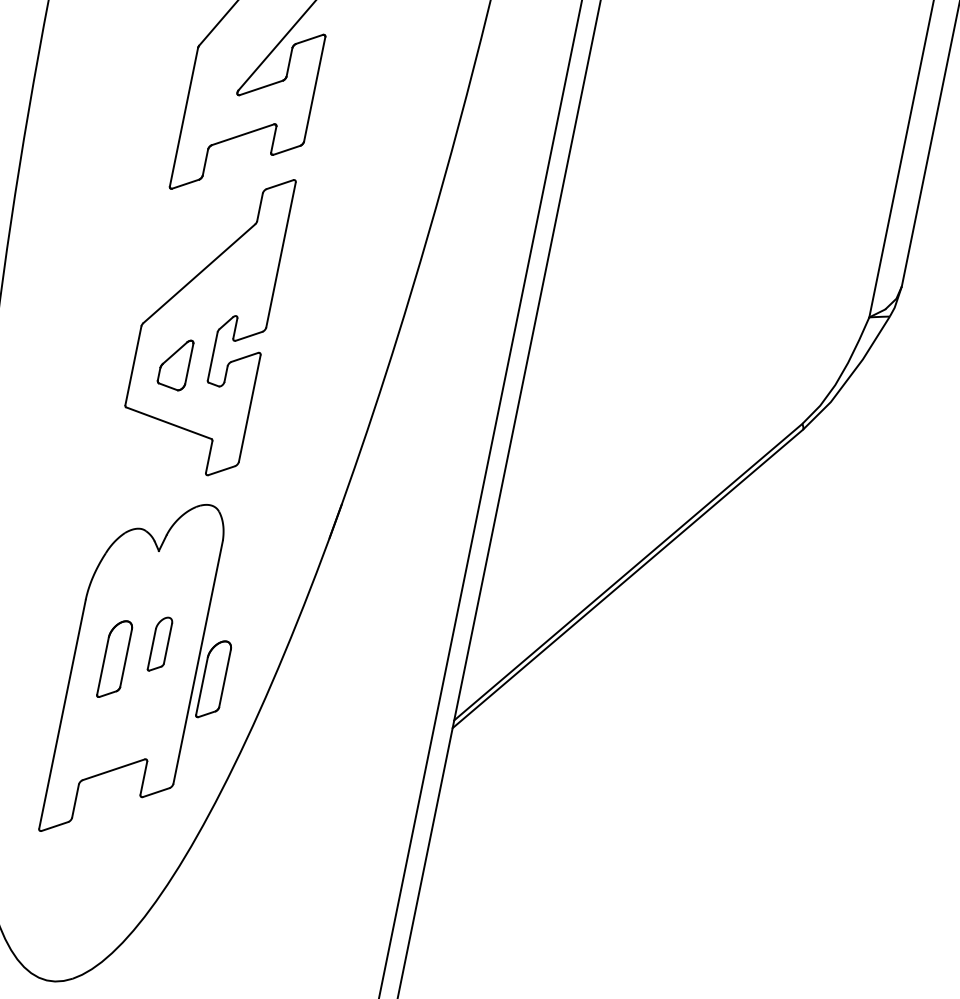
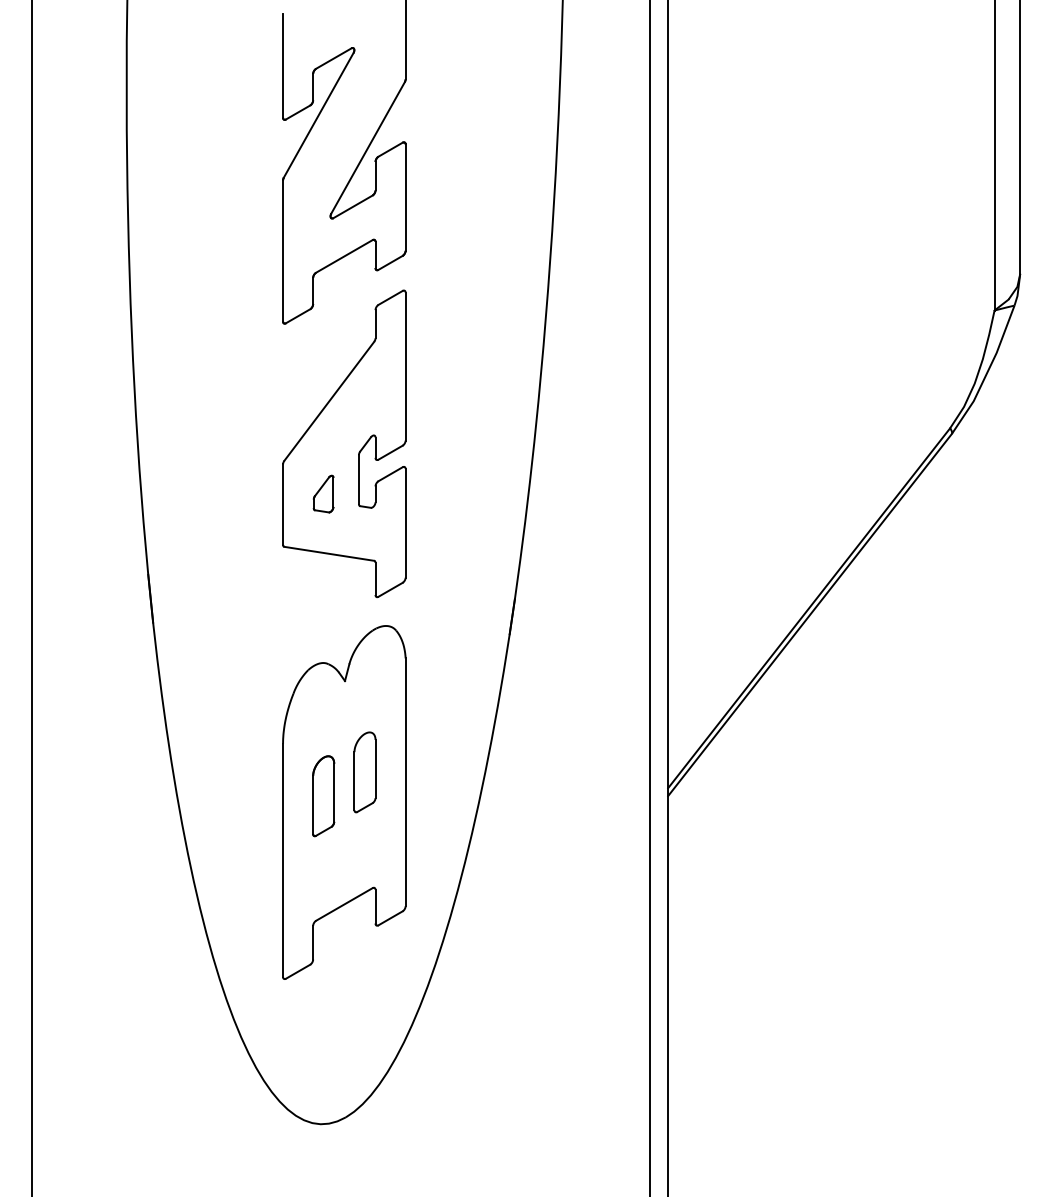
part: (175, 362) -> (323, 493), size x0.71
part: (159, 644) -> (364, 772), size x1.43
part: (213, 679) -> (424, 796), removed

